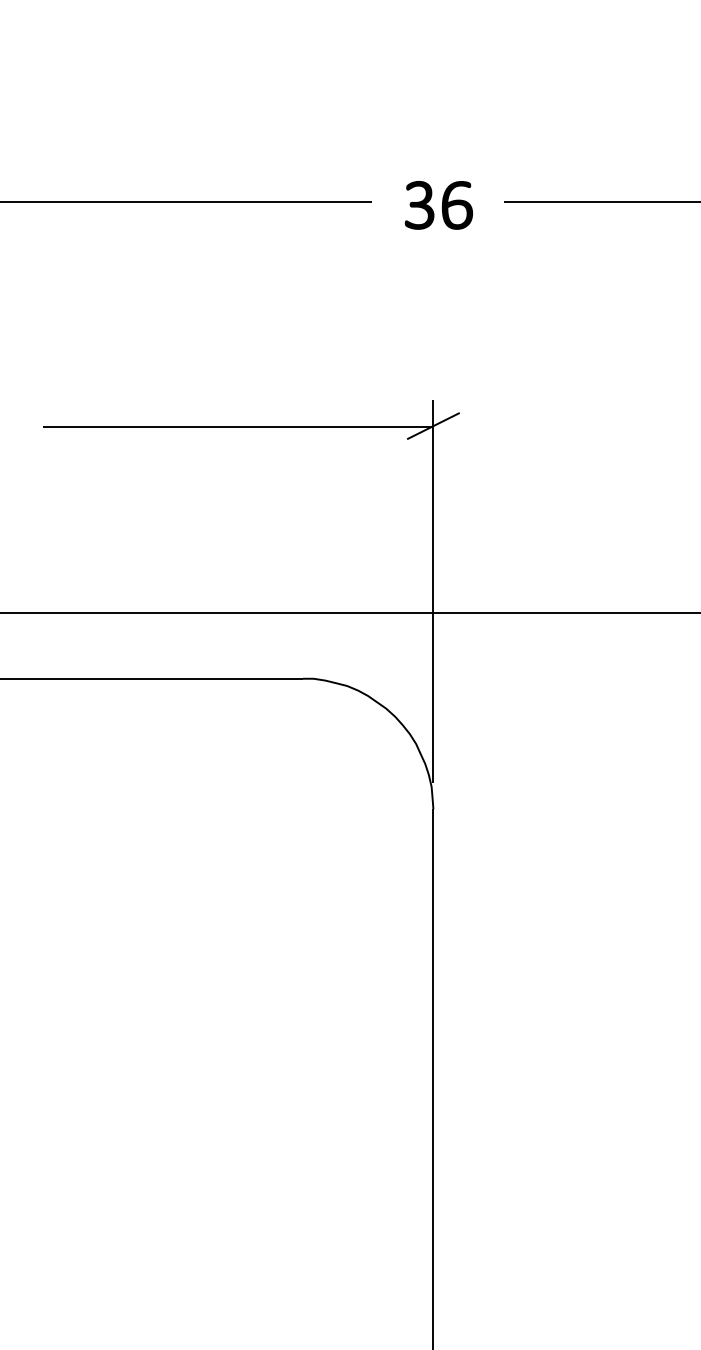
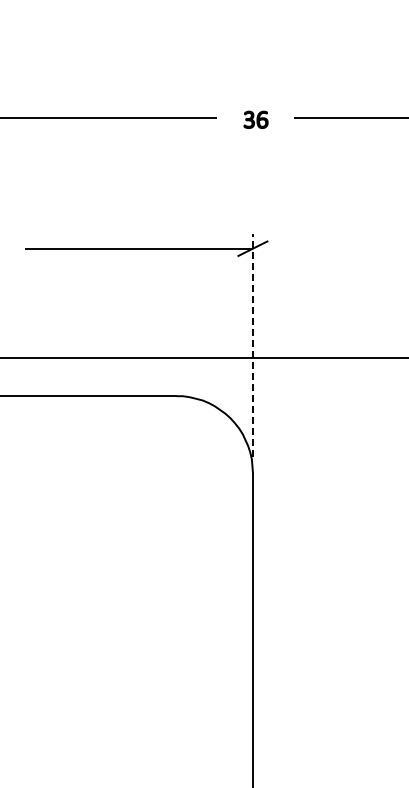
part: (437, 204) -> (255, 119), size x0.6
line: (432, 591) -> (252, 345), solid -> dashed

